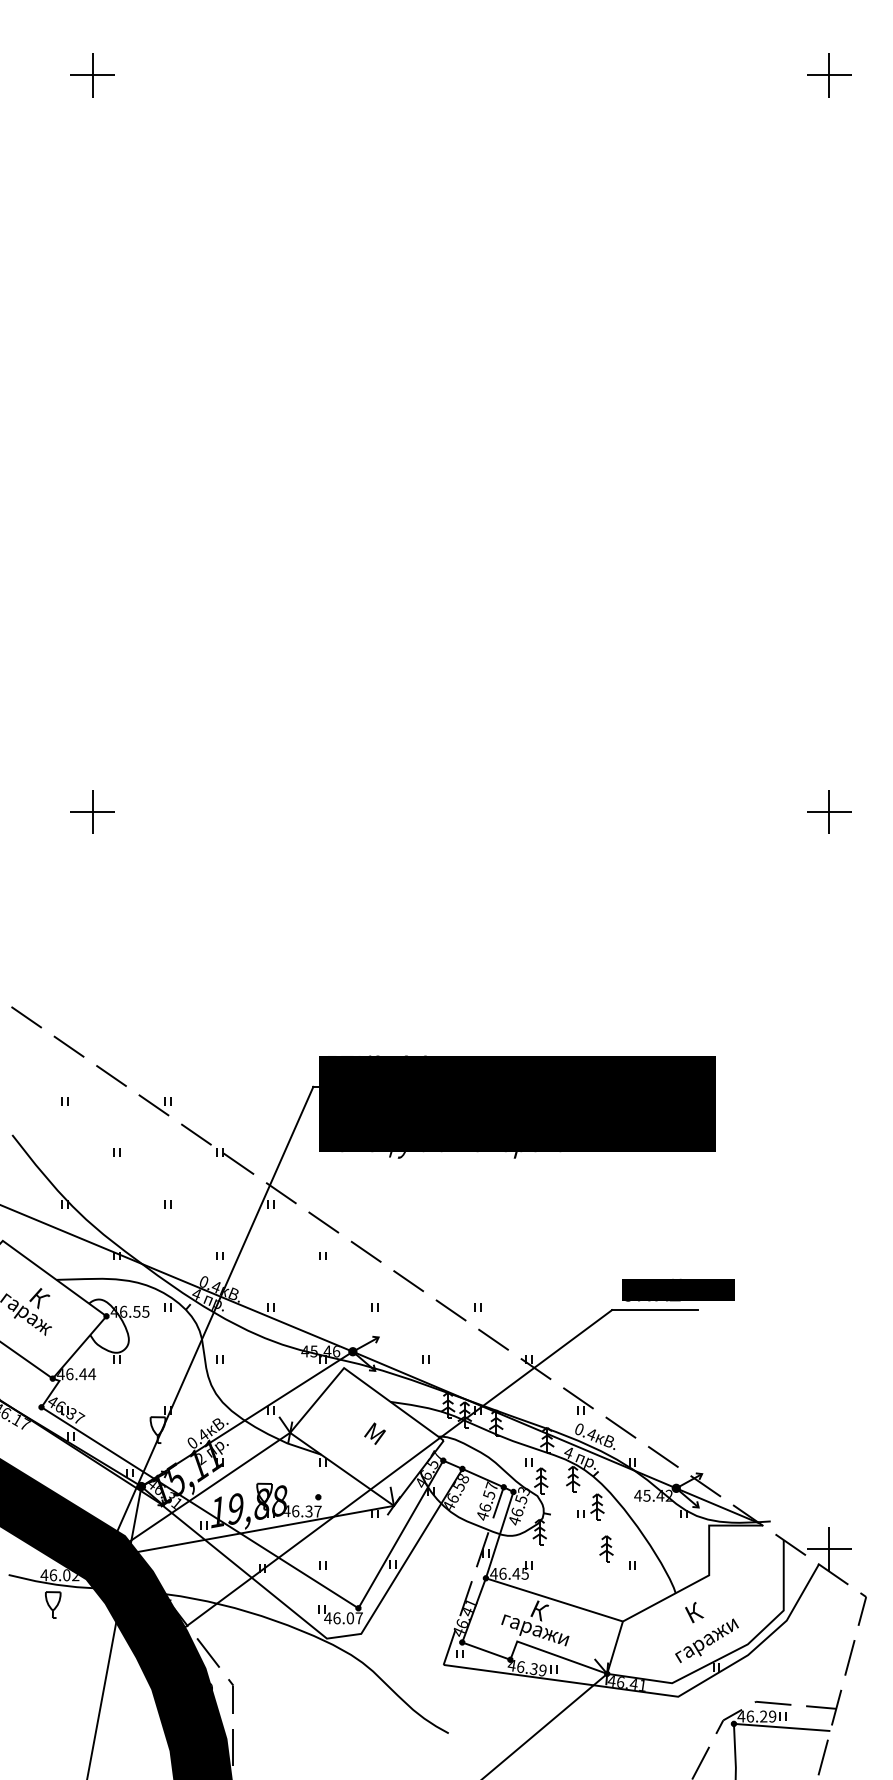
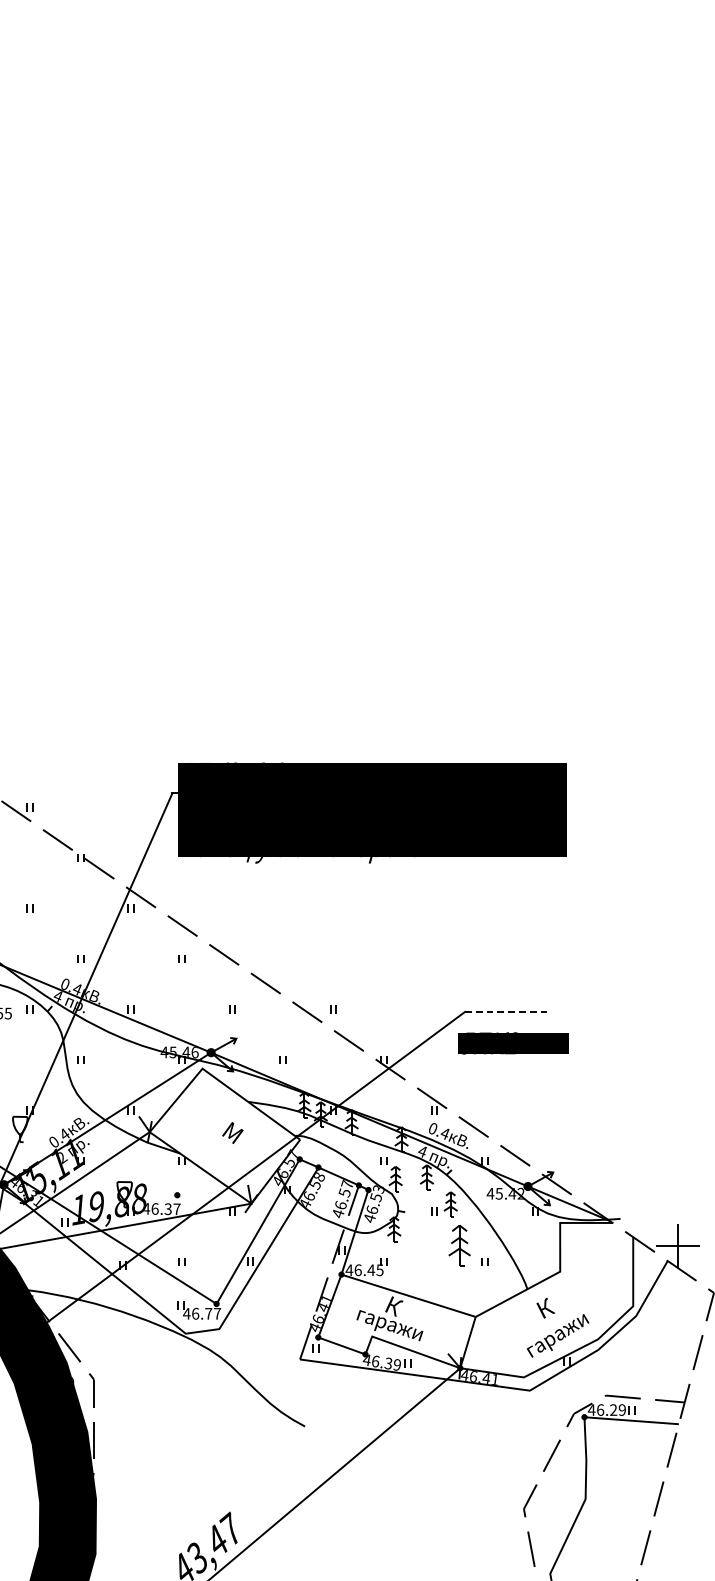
part: (829, 811) -> (678, 523), removed
text: (678, 1289) -> (513, 1042), moved
line: (654, 1310) -> (506, 1012), solid -> dashed
part: (606, 1548) -> (459, 1245), size x1.6
text: (350, 1618) -> (208, 1314), 46.07 -> 46.77

